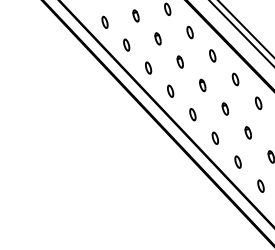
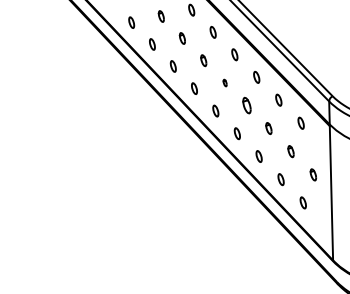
part: (201, 84) -> (224, 82), size x0.6
part: (224, 108) -> (246, 105), size x1.4

